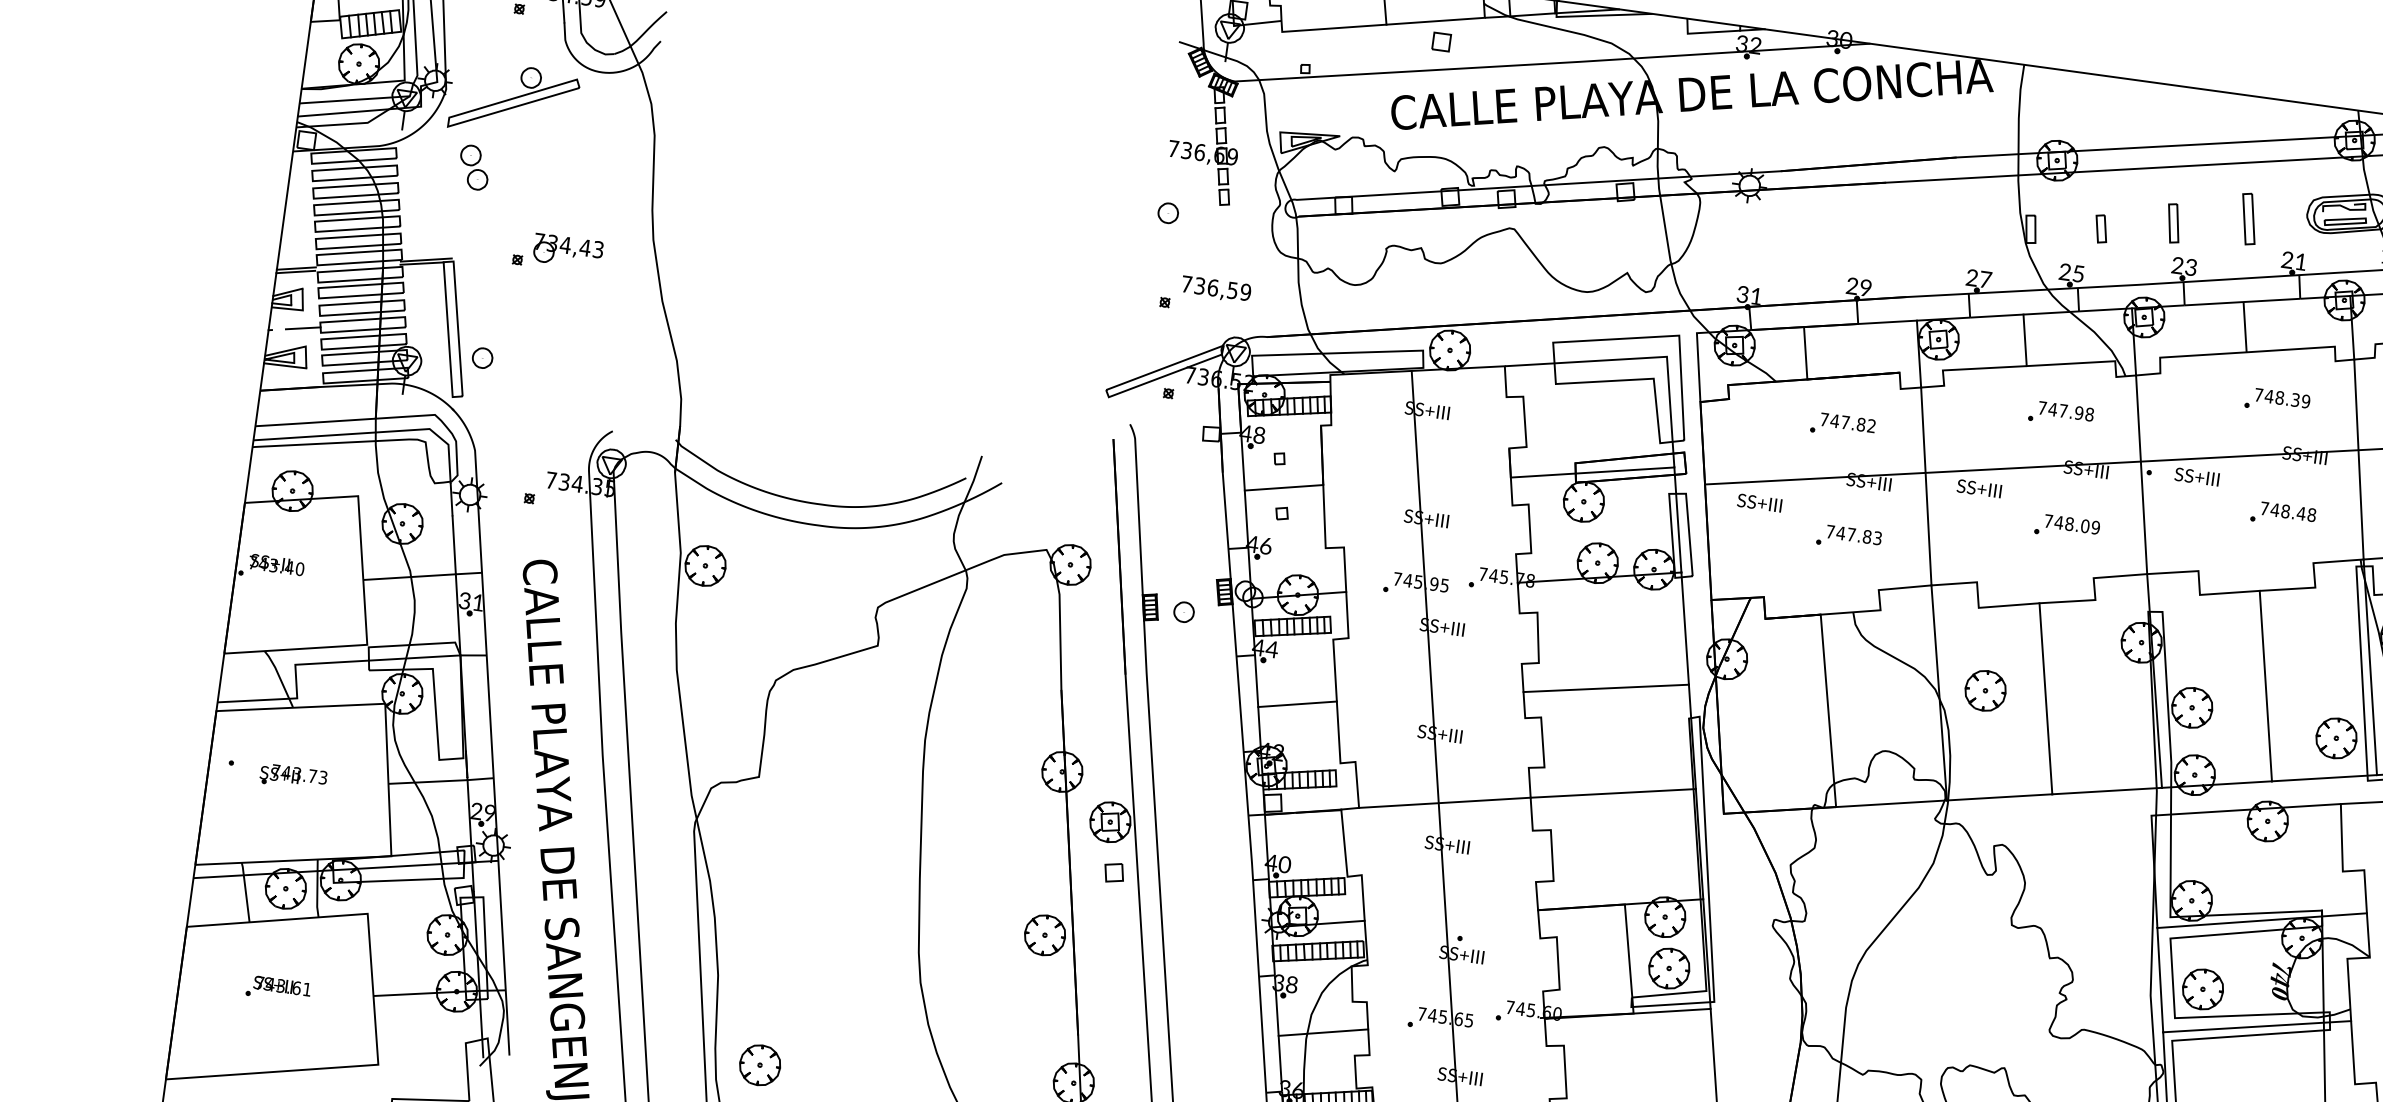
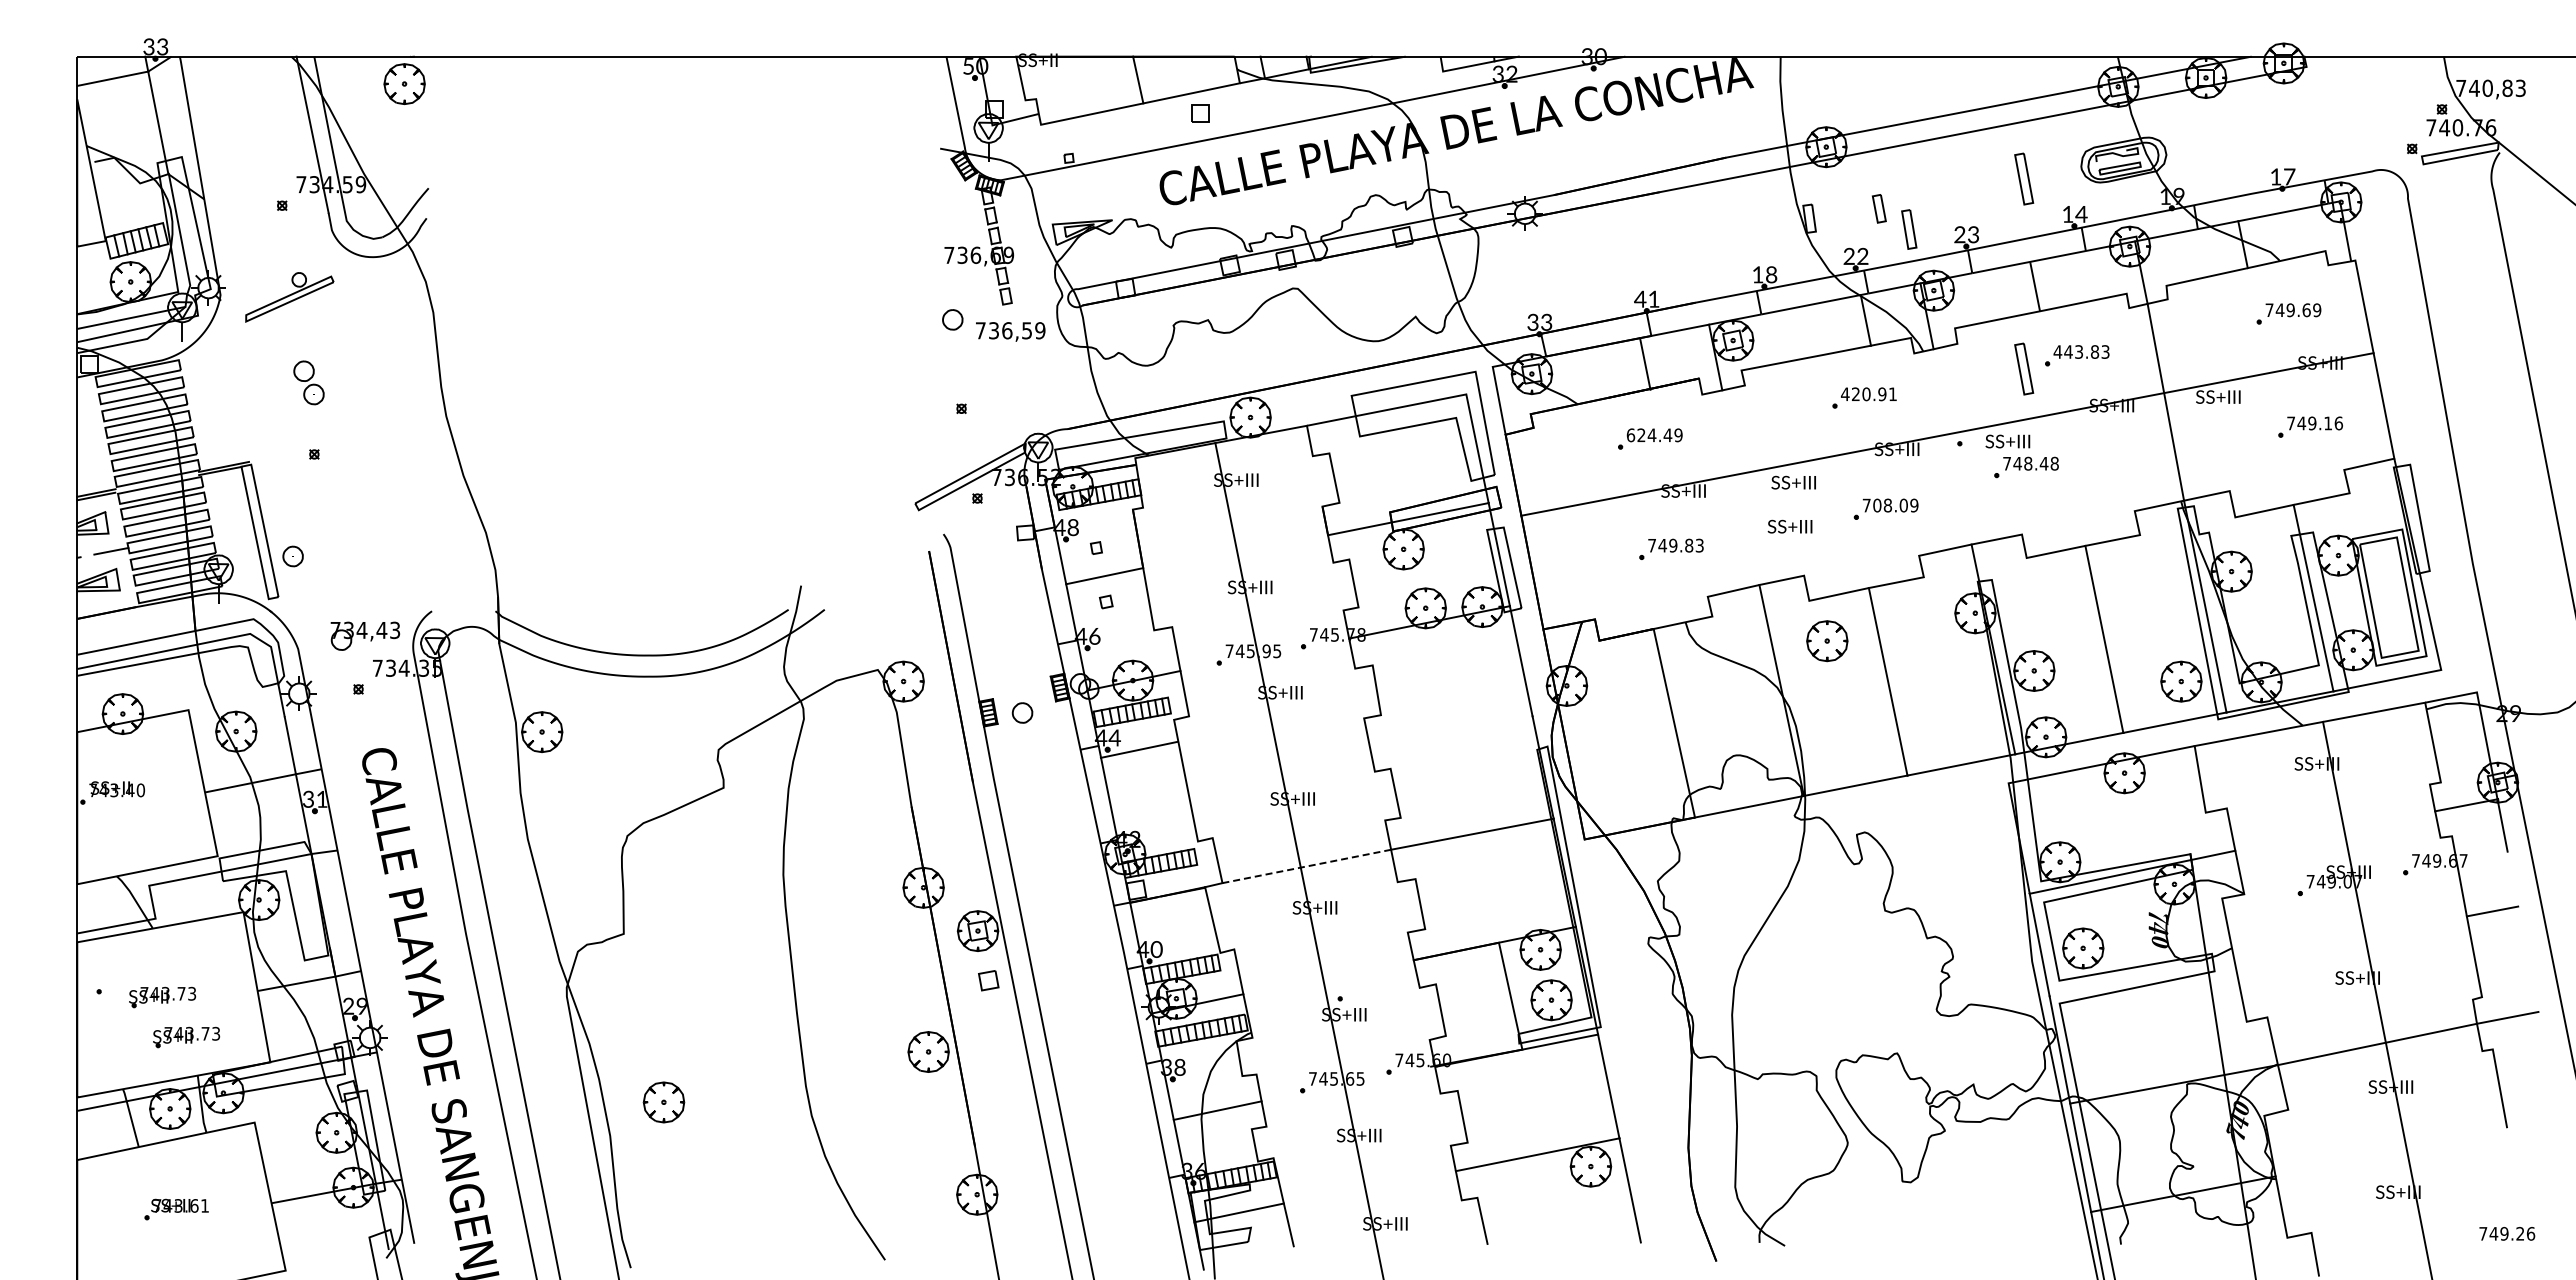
part: (514, 101) -> (289, 297), size x0.7
part: (473, 167) -> (308, 382), moved
part: (2173, 223) -> (1909, 229), moved
part: (568, 250) -> (365, 635), moved
text: (2294, 260) -> (2074, 213), 21 -> 14
text: (2078, 272) -> (1862, 255), 25 -> 22
text: (1978, 278) -> (1764, 274), 27 -> 18
text: (1858, 286) -> (1646, 298), 29 -> 41
text: (1216, 289) -> (1010, 331), moved
text: (1756, 295) -> (1546, 321), 31 -> 33
line: (2024, 340) -> (1865, 320), moved
line: (1805, 352) -> (1645, 363), moved
text: (2282, 397) -> (2081, 351), 748.39 -> 443.83
part: (2223, 406) -> (2024, 368), added
text: (2066, 411) -> (1869, 394), 747.98 -> 420.91
text: (1847, 423) -> (1654, 435), 747.82 -> 624.49
line: (2141, 474) -> (1952, 446), removed
line: (1925, 486) -> (1740, 487), removed
text: (1759, 502) -> (1789, 526), moved
part: (2283, 515) -> (2026, 467), moved
text: (2059, 522) -> (1877, 505), 748.09 -> 708.09
text: (1851, 534) -> (1673, 545), 747.83 -> 749.83
line: (1605, 688) -> (1450, 731), removed
part: (1985, 691) -> (1827, 641), moved
line: (1297, 703) -> (1139, 749), moved
line: (1444, 802) -> (1306, 866), solid -> dashed
part: (311, 820) -> (186, 1037), added
line: (2256, 1026) -> (2141, 977), removed
part: (759, 1065) -> (663, 1102), moved

